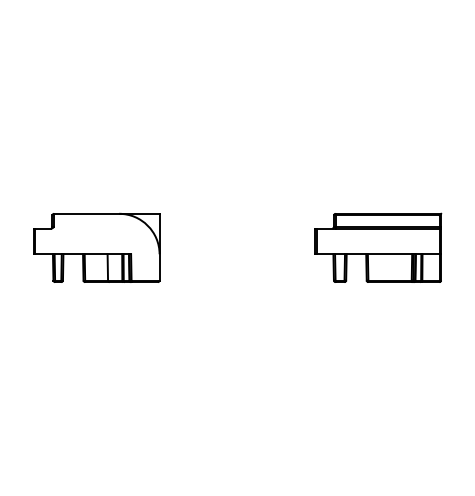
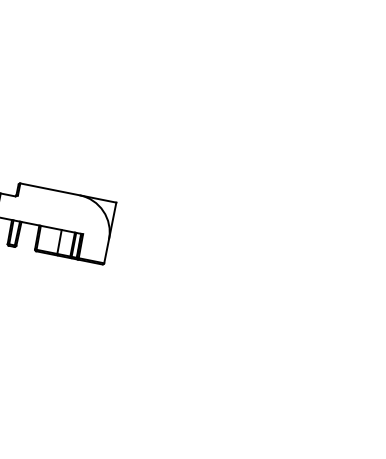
part: (378, 247) -> (309, 273), removed

